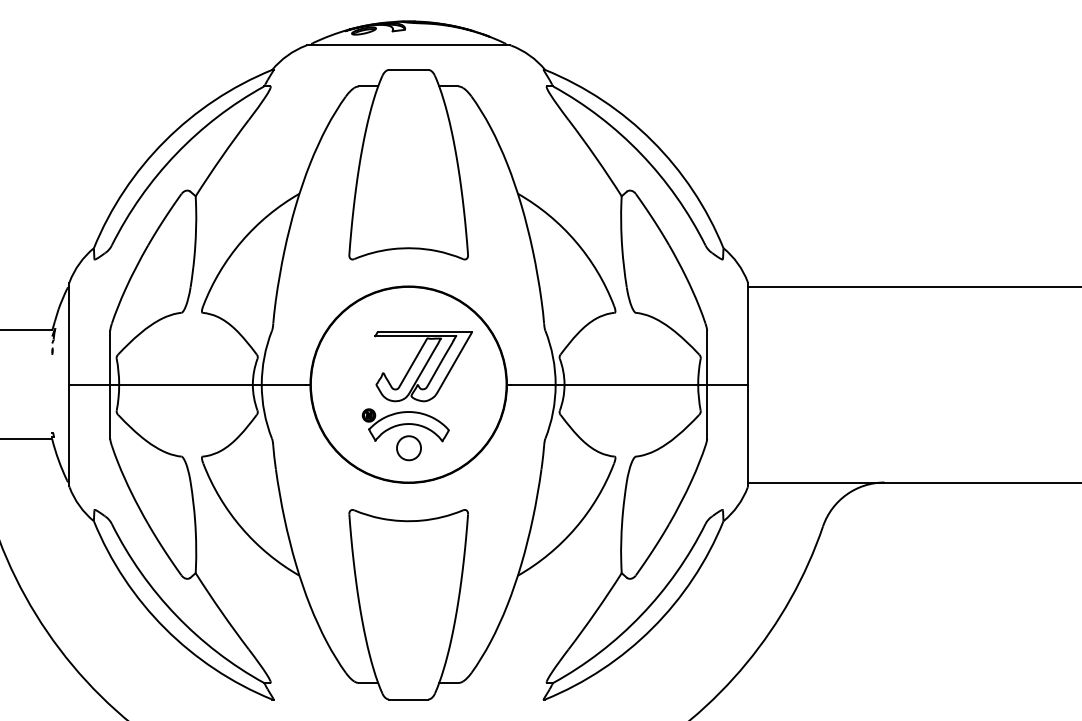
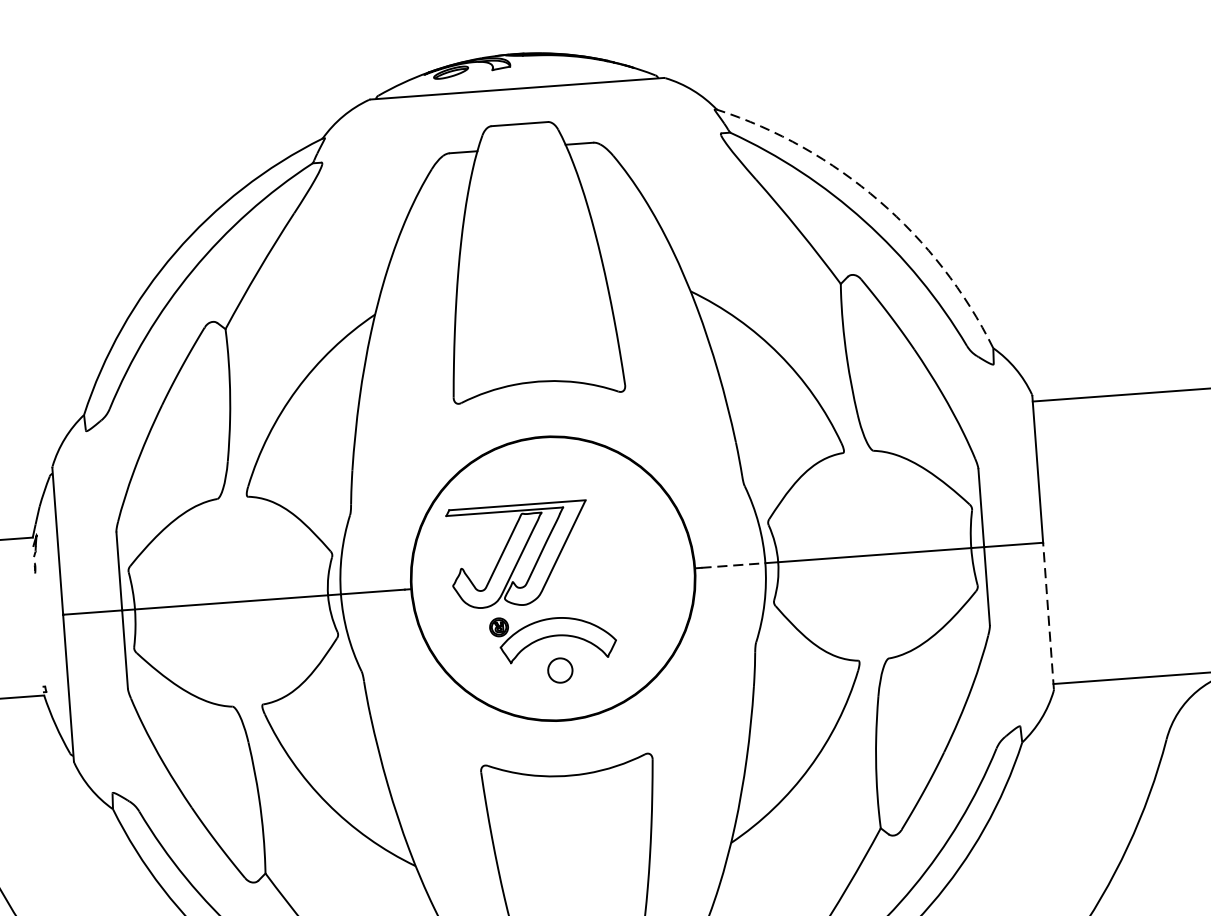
arc: (652, 141) -> (879, 201), solid -> dashed
part: (423, 366) -> (519, 554), moved
line: (534, 384) -> (734, 565), solid -> dashed
line: (747, 435) -> (1047, 616), solid -> dashed
part: (408, 448) -> (559, 670), size x0.7

